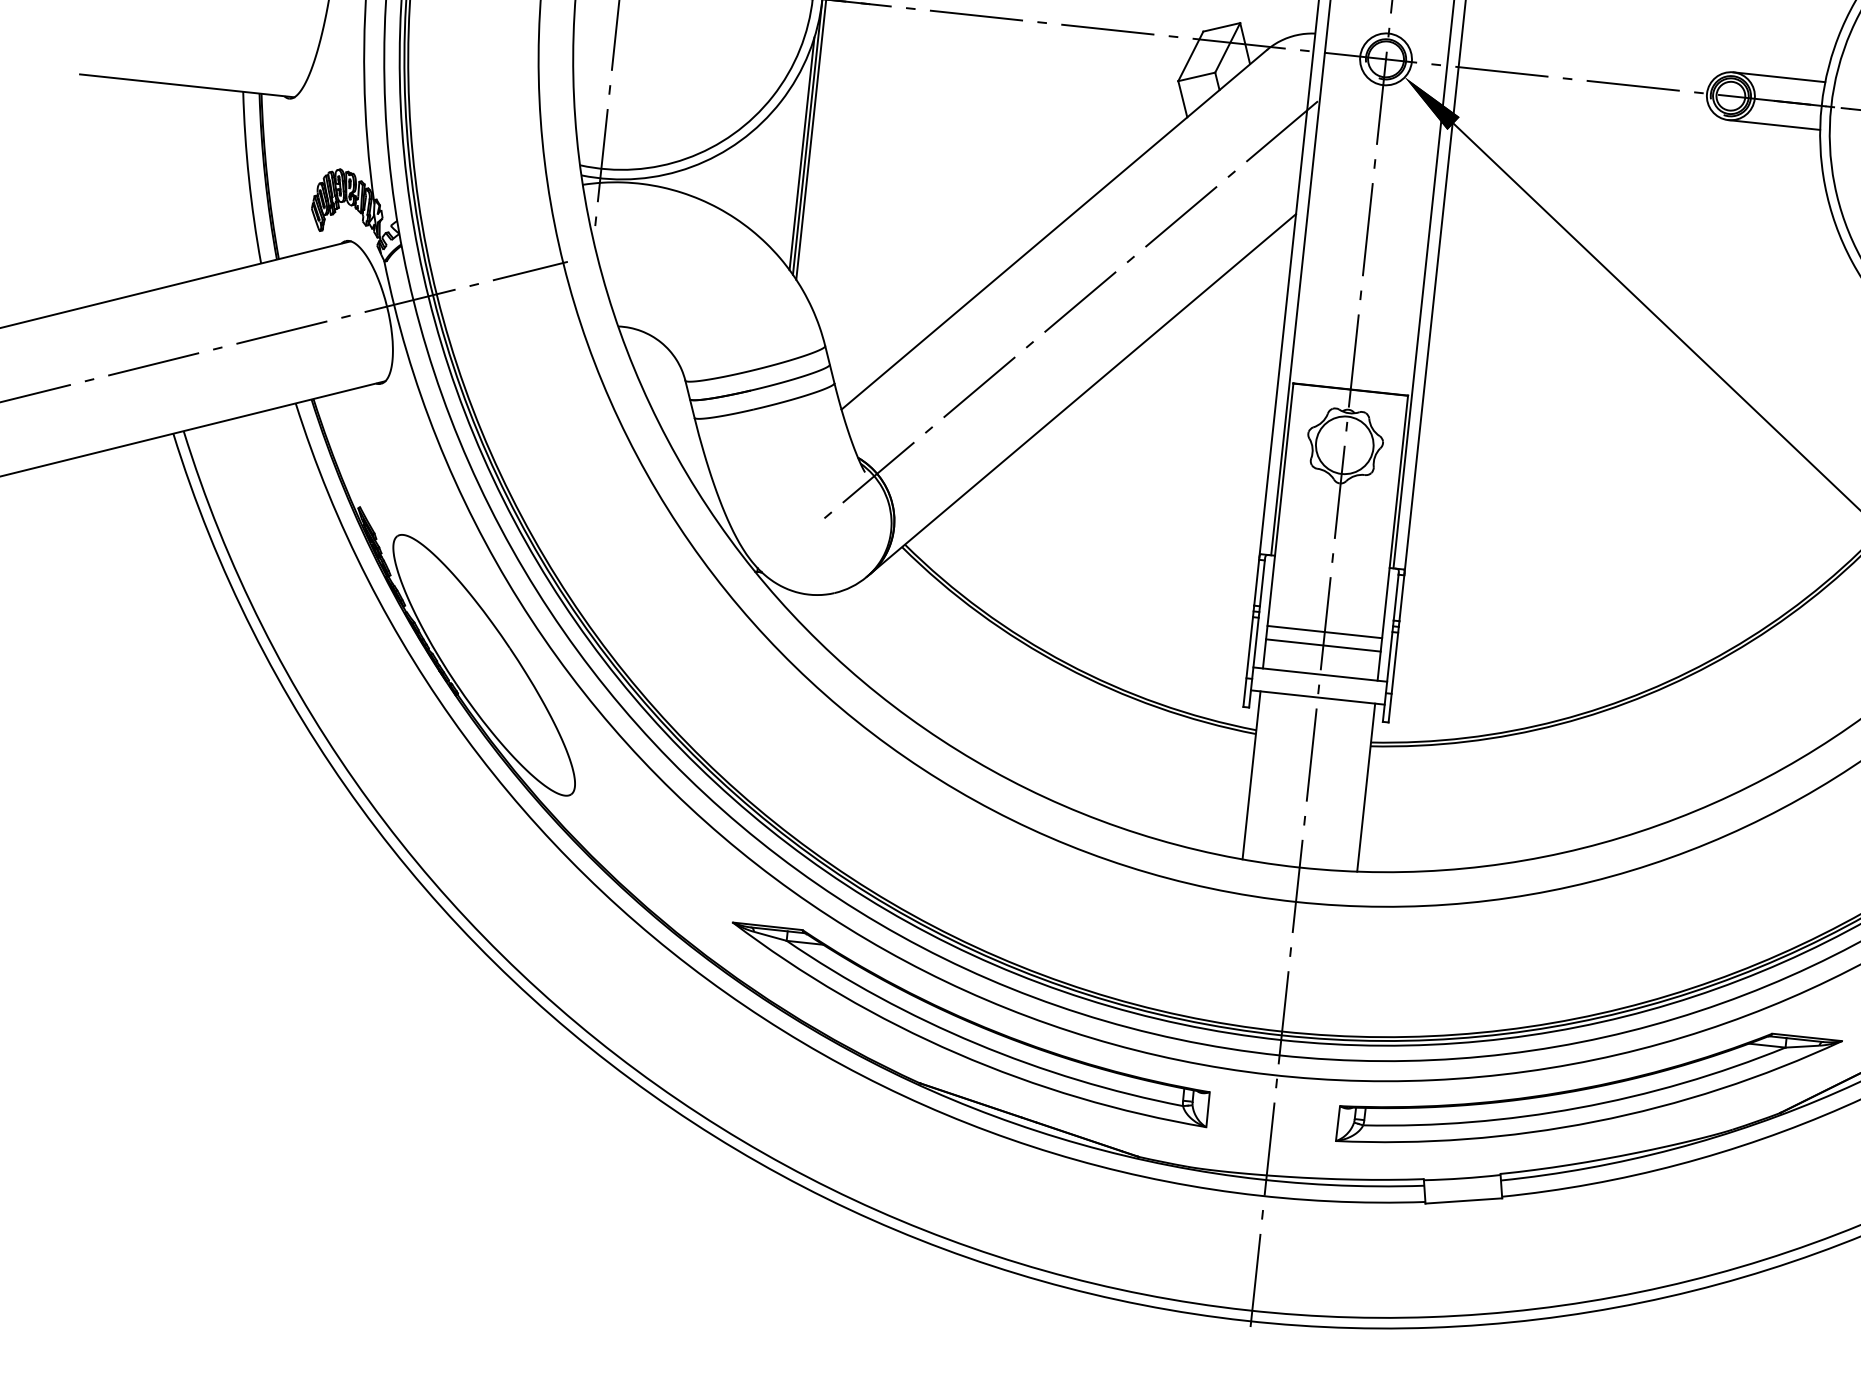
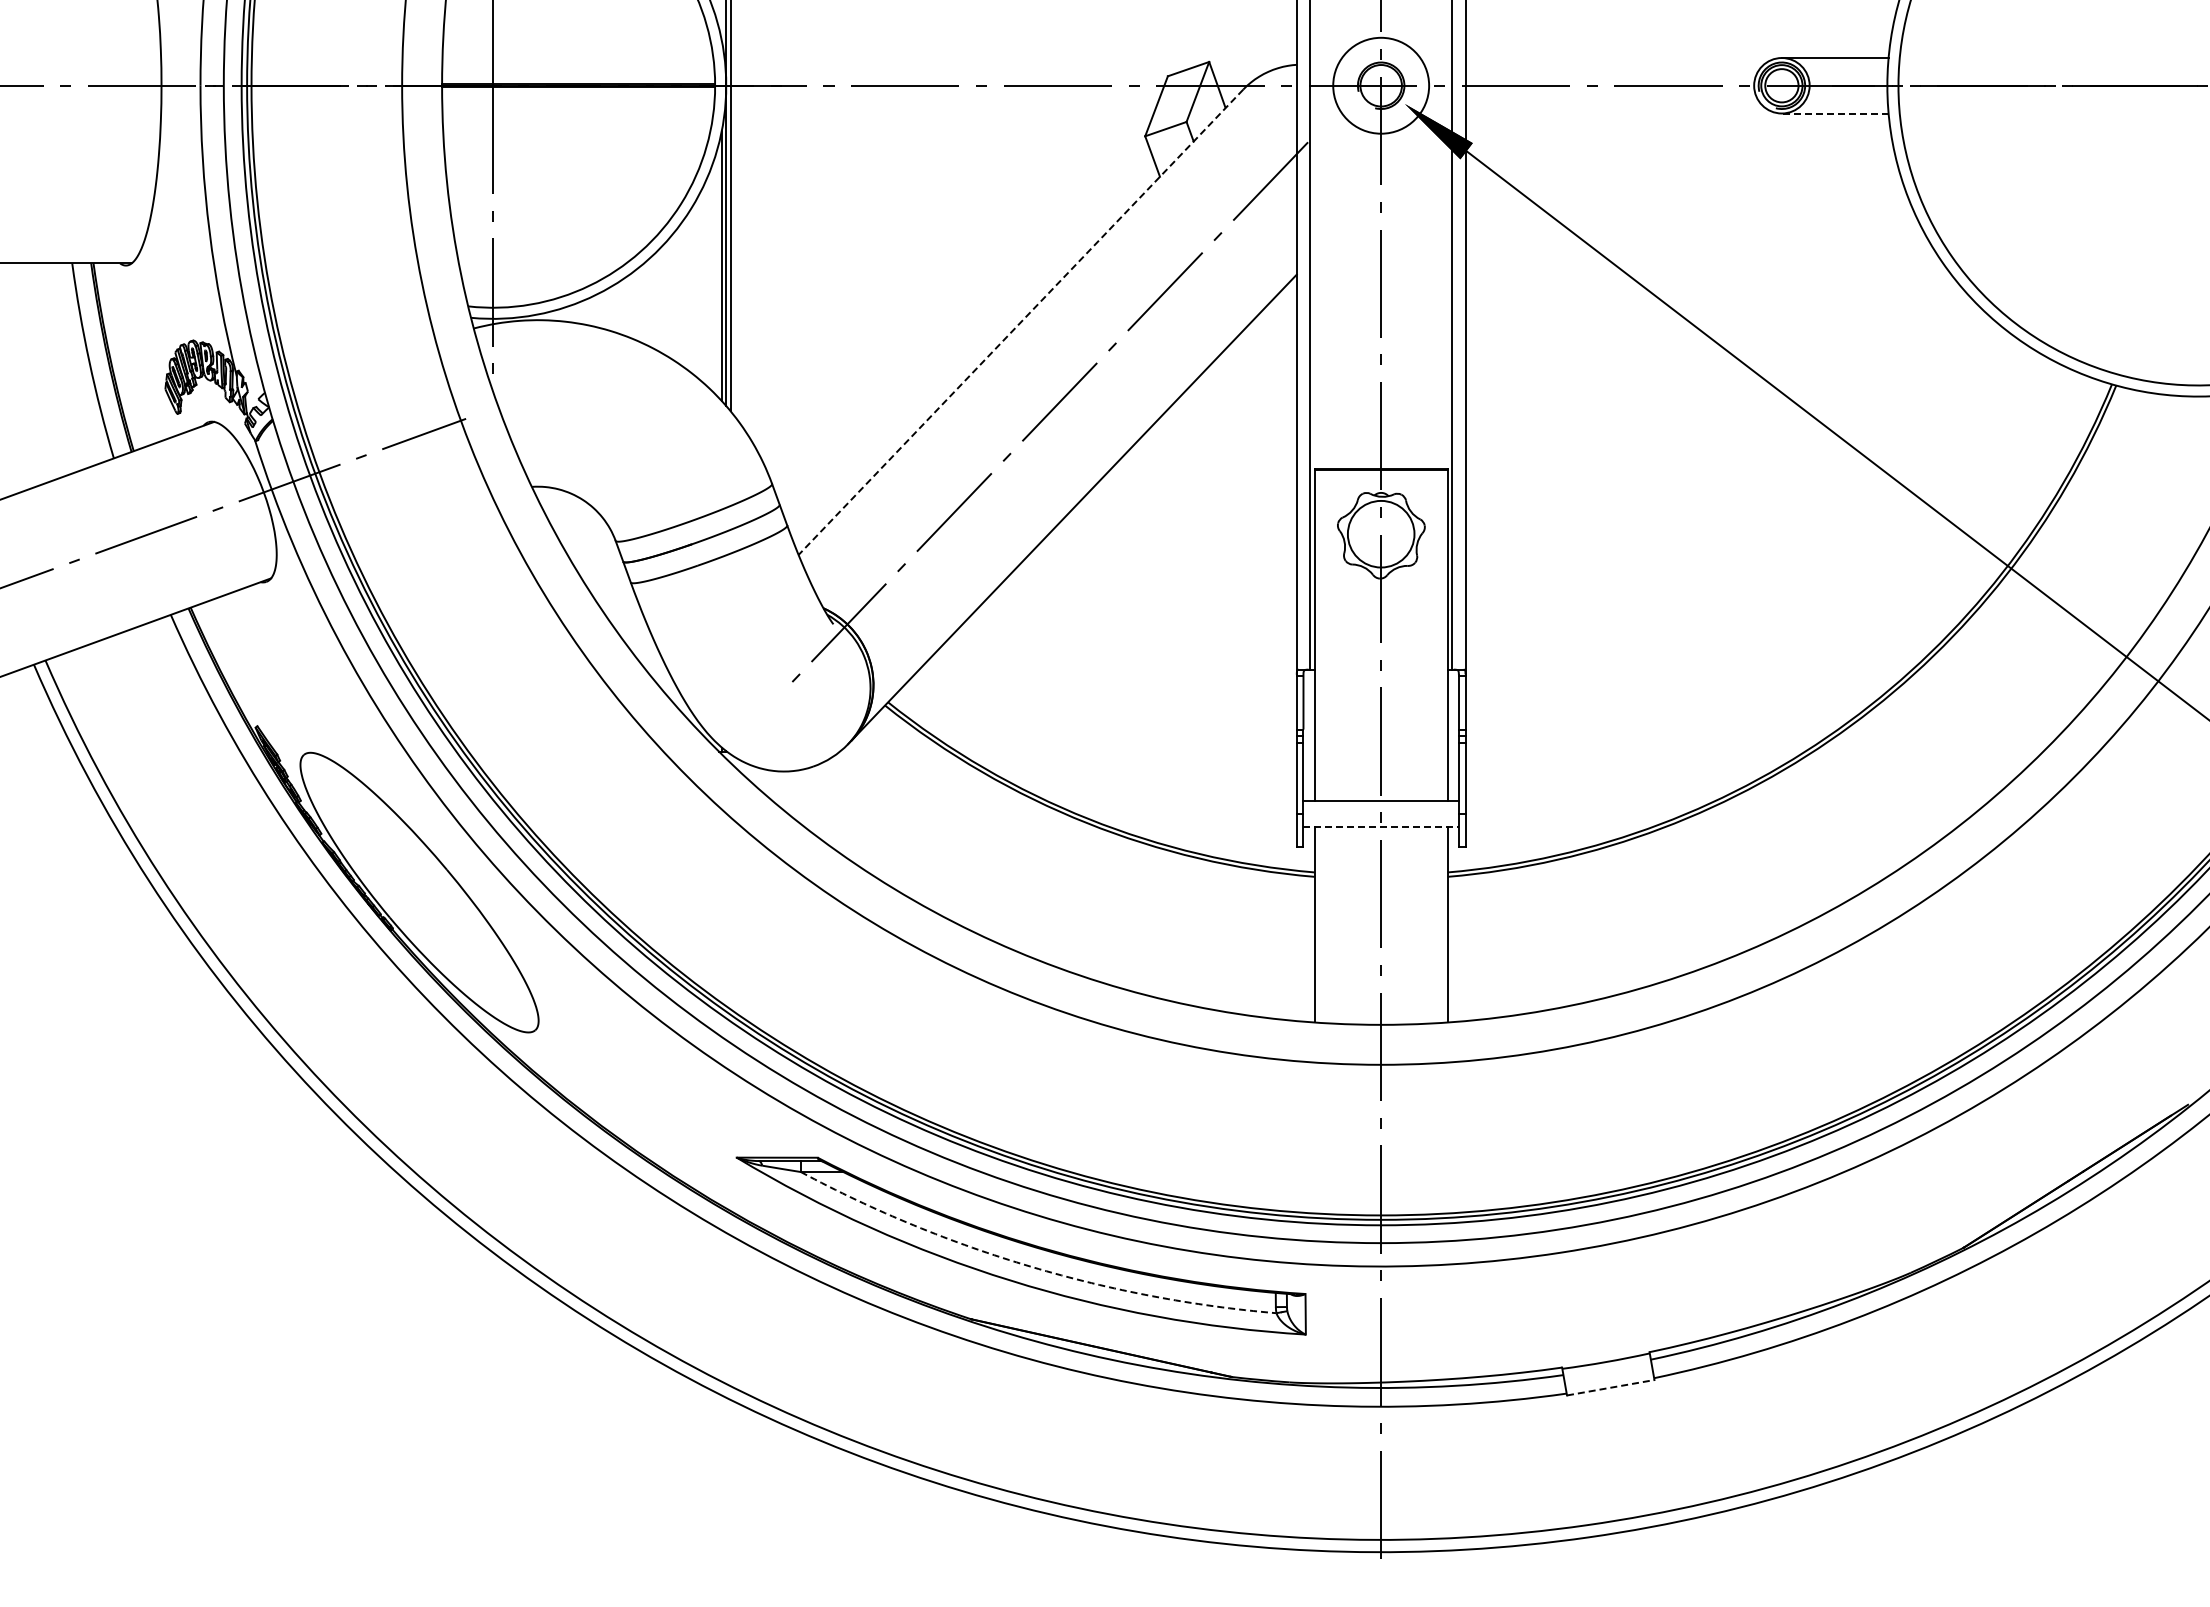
circle: (1386, 59) -> (1381, 85), size x1.6
line: (1773, 124) -> (1834, 113), solid -> dashed
line: (1053, 229) -> (1020, 322), solid -> dashed
line: (1324, 632) -> (1380, 751), removed
line: (1322, 645) -> (1380, 766), removed
line: (1318, 697) -> (1381, 827), solid -> dashed
arc: (976, 1043) -> (1031, 1266), solid -> dashed
part: (1588, 1090) -> (1740, 1245), removed
line: (1464, 1200) -> (1611, 1387), solid -> dashed

